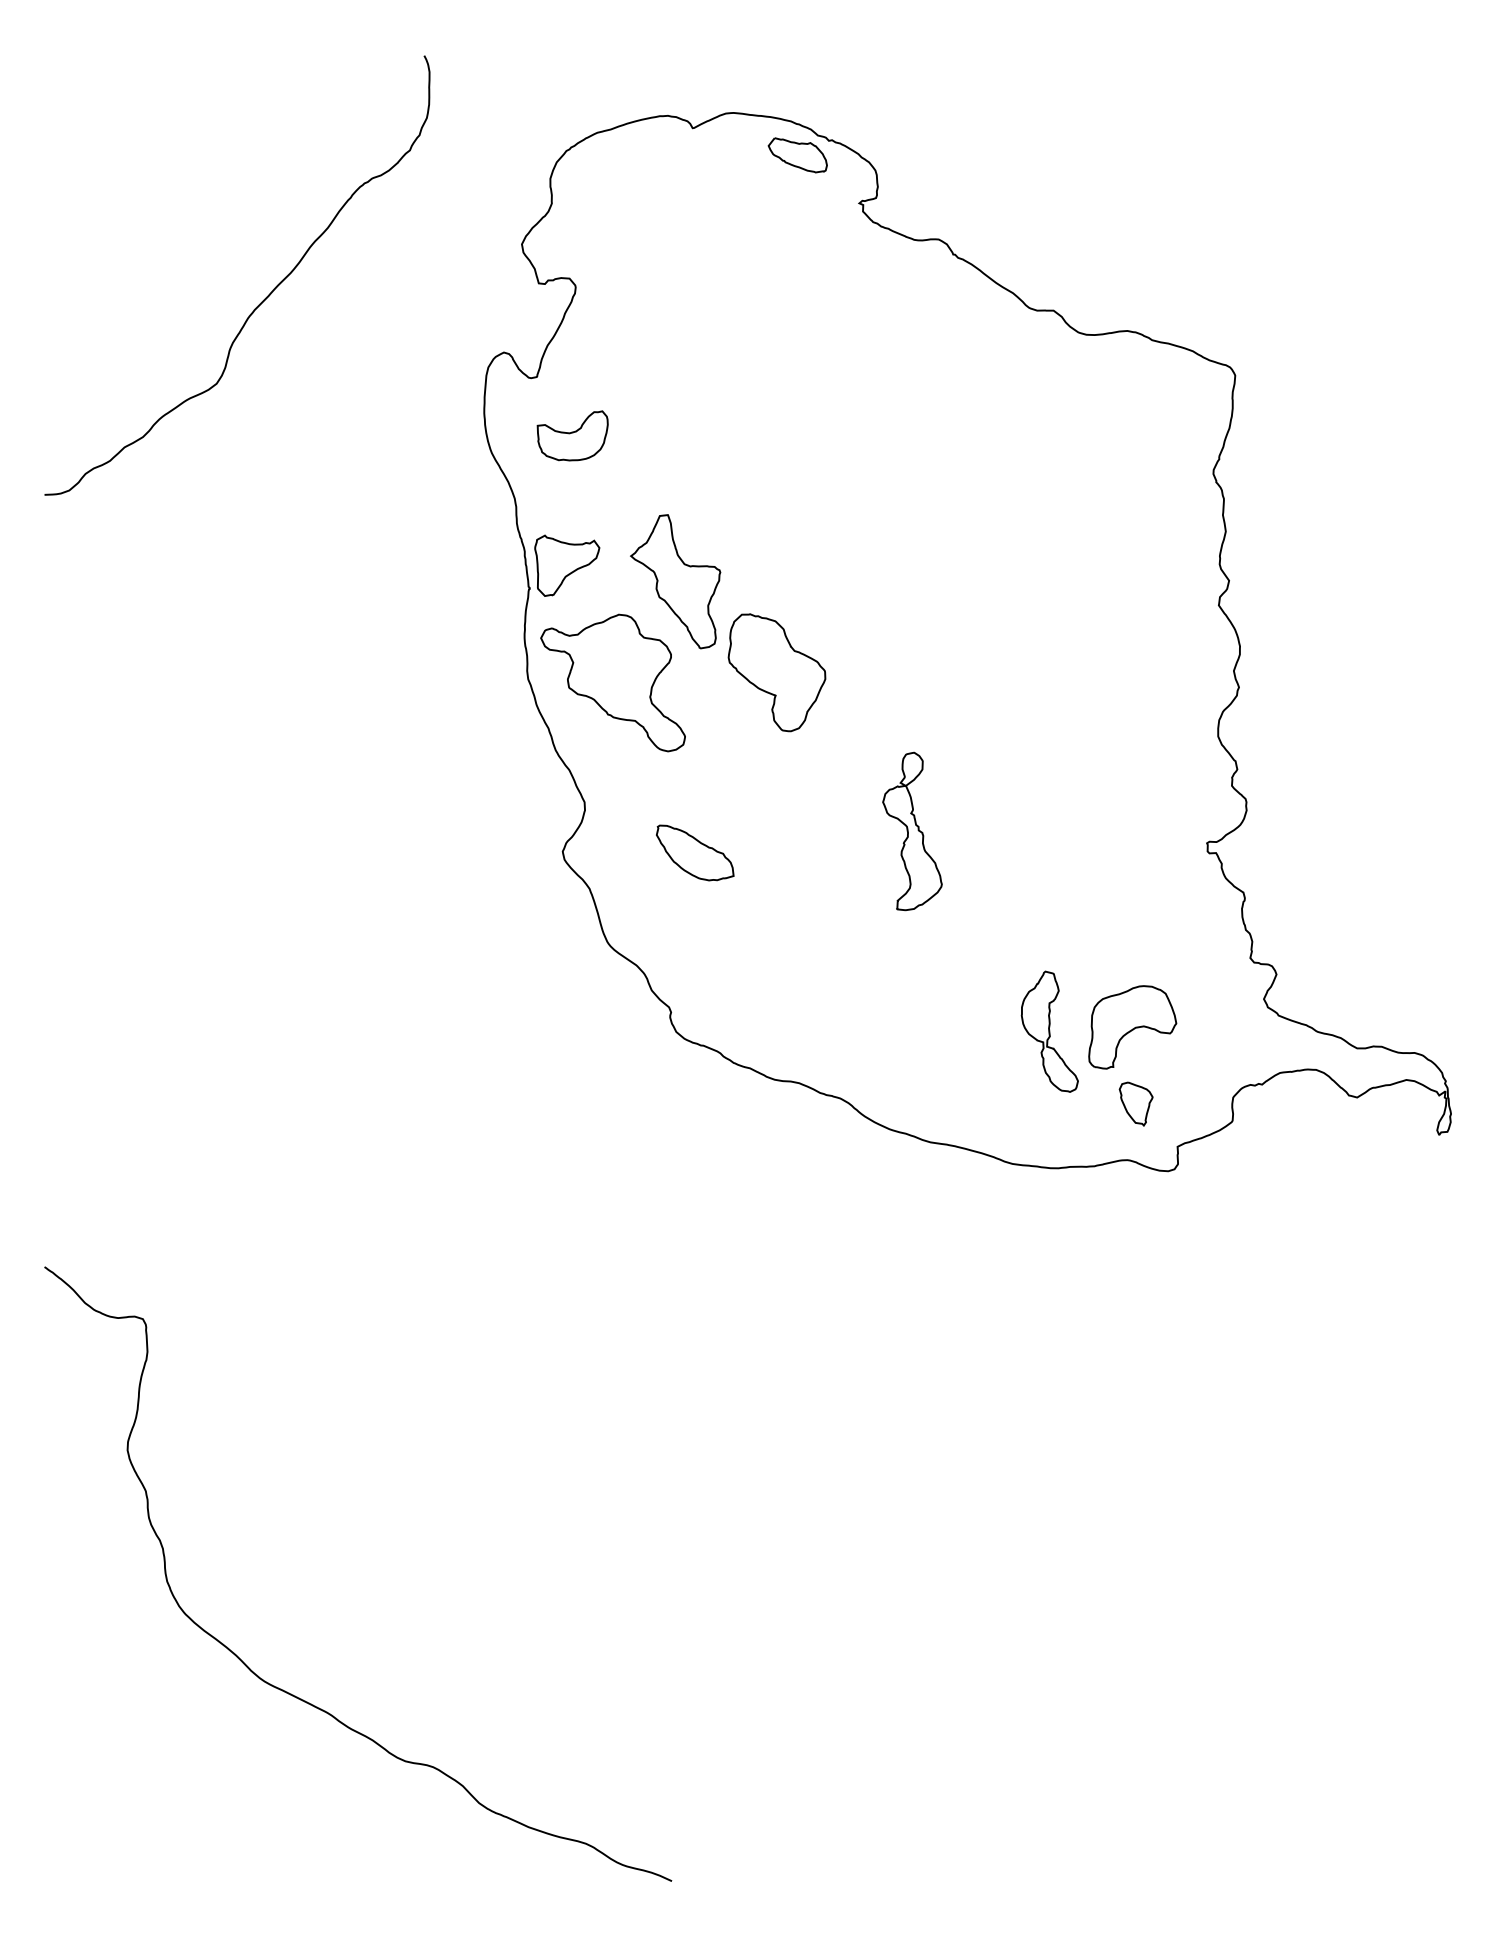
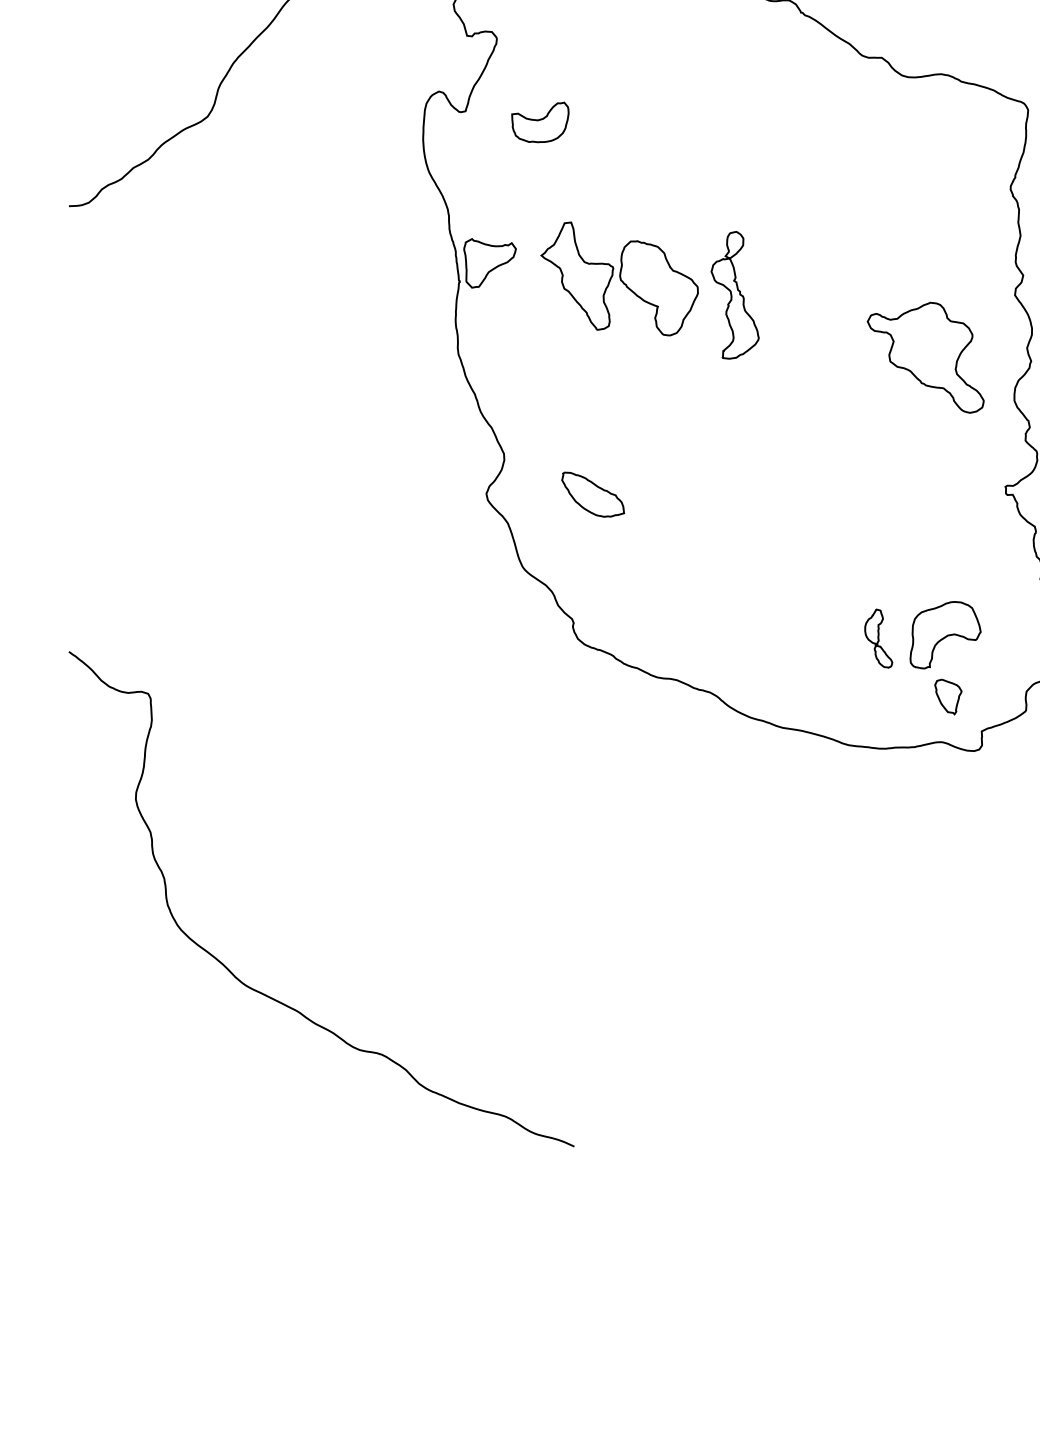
part: (572, 435) -> (540, 122), moved
part: (776, 672) -> (658, 288), moved
part: (612, 682) -> (925, 357), moved
part: (912, 831) -> (735, 295), moved
part: (1049, 1031) -> (878, 638), size x0.6
curve: (297, 1696) -> (272, 997), moved

